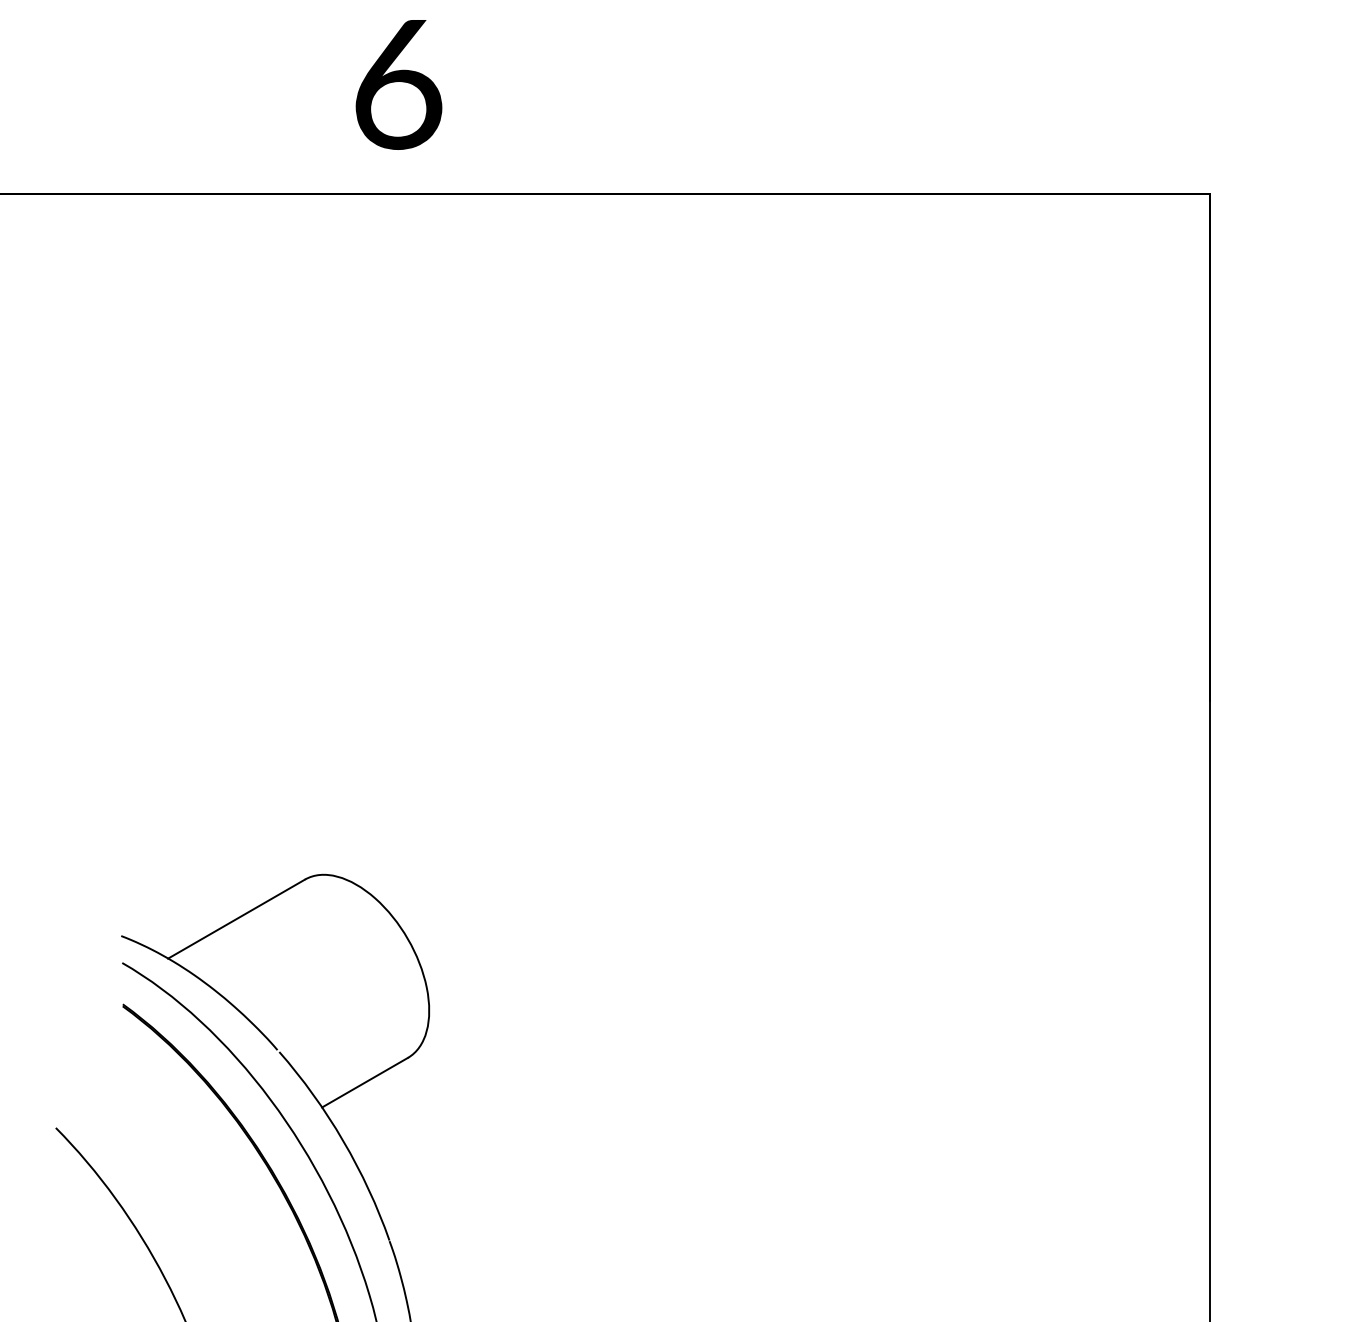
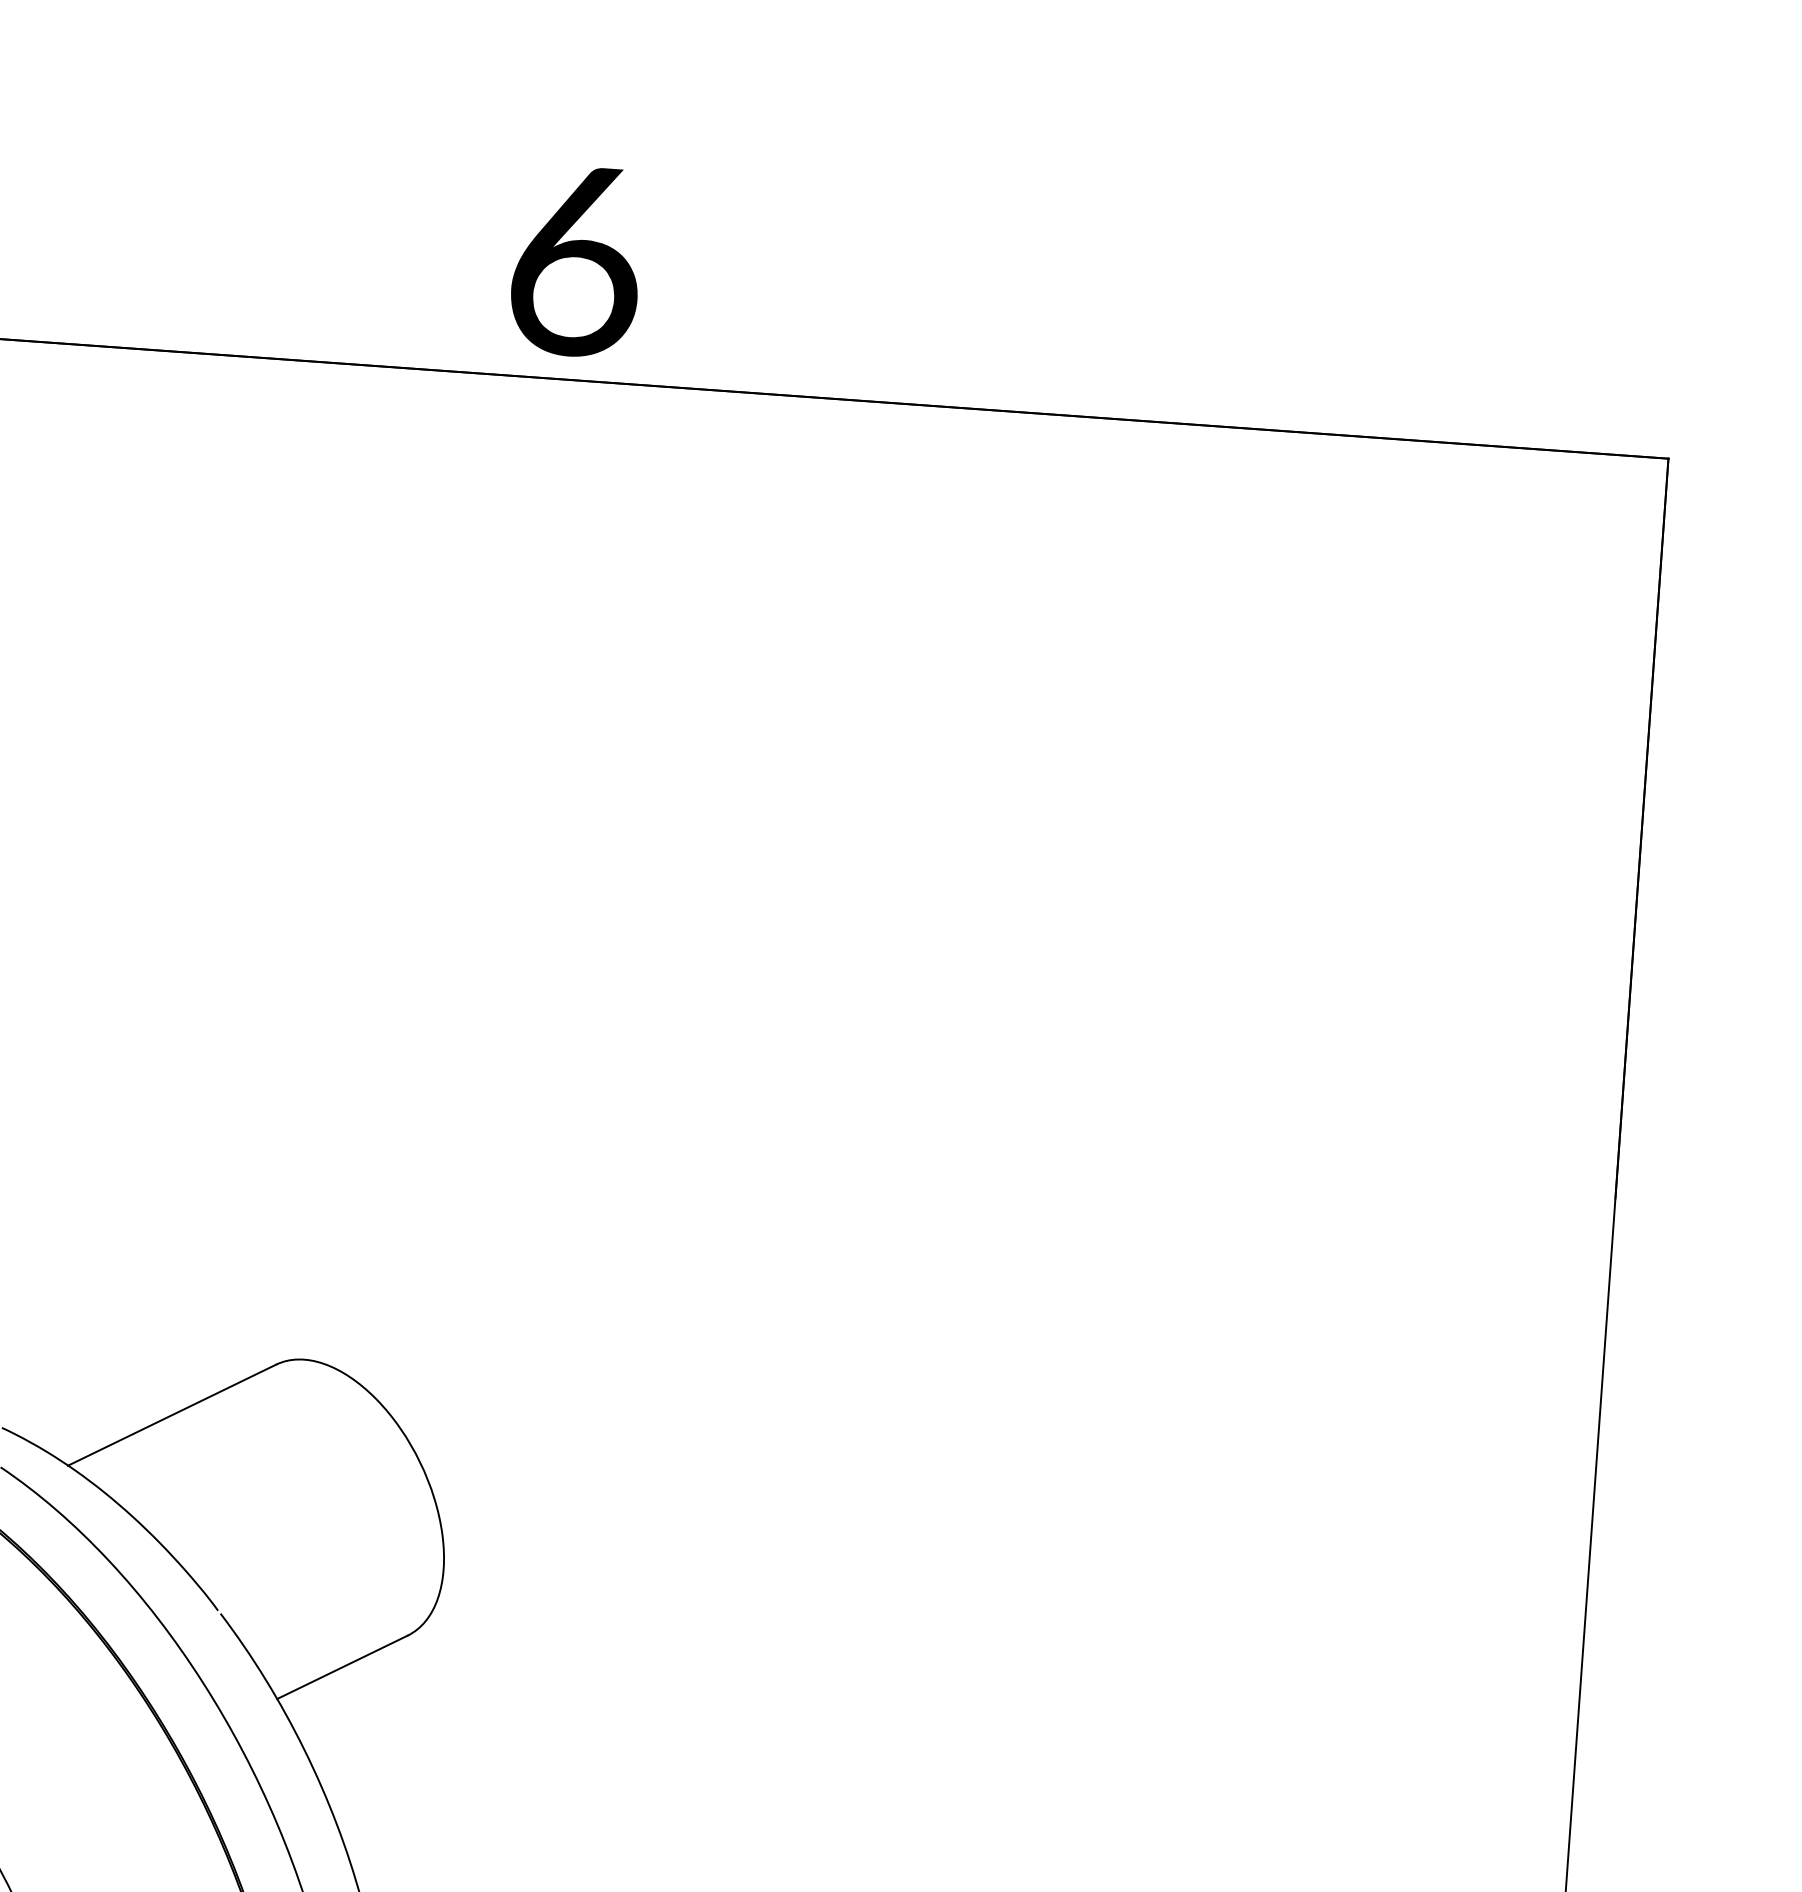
text: (398, 84) -> (575, 260), moved

